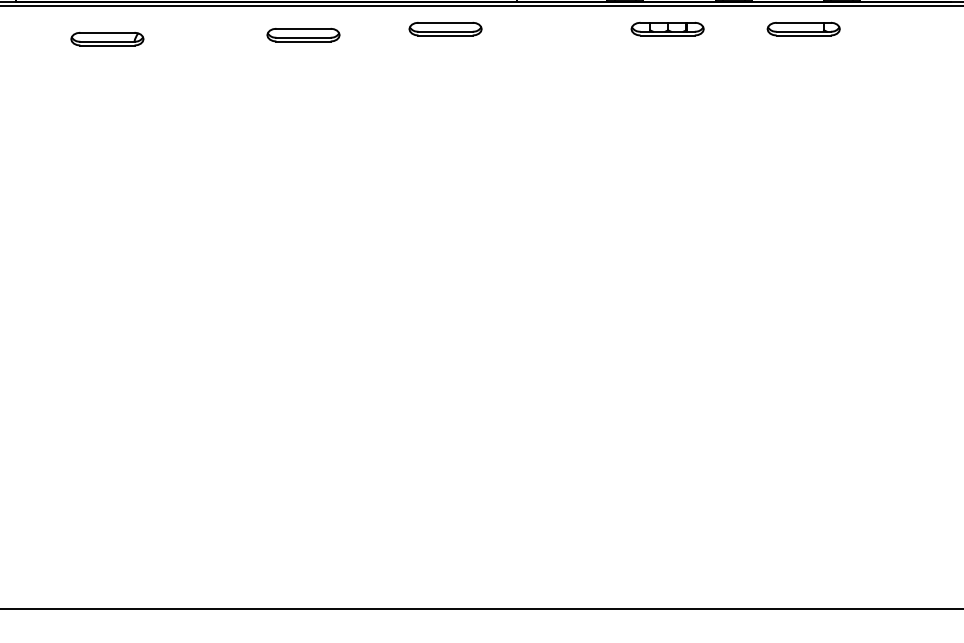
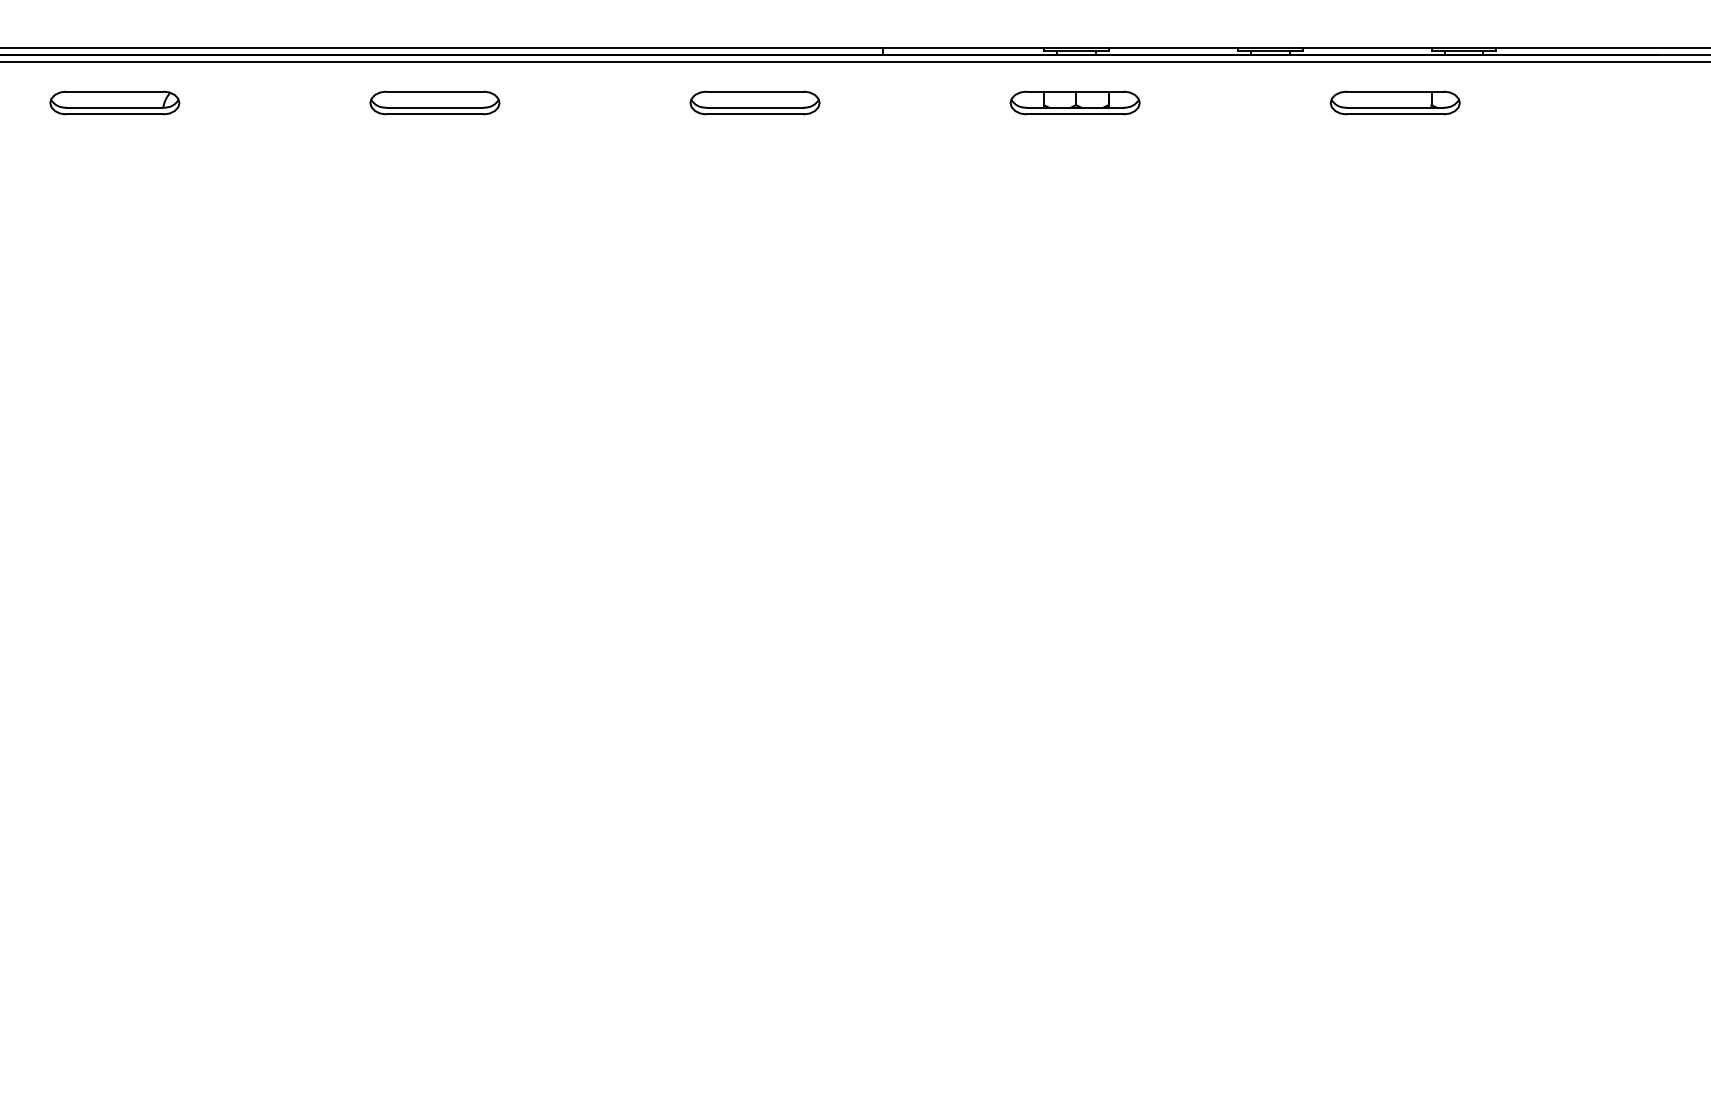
part: (667, 28) -> (1074, 101), moved
part: (303, 35) -> (434, 103), moved
part: (107, 39) -> (114, 103), moved

